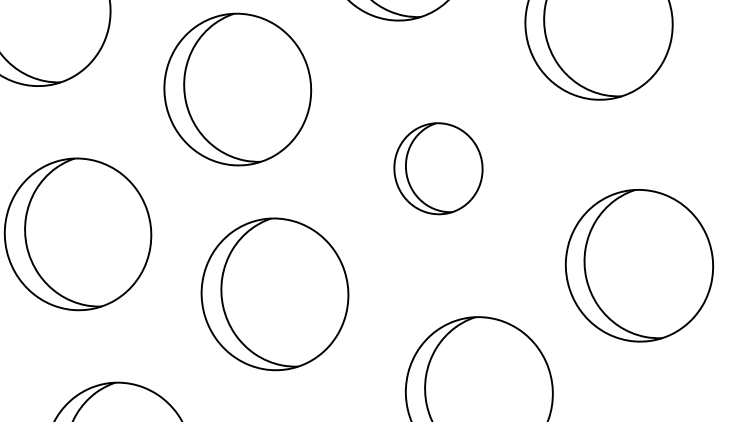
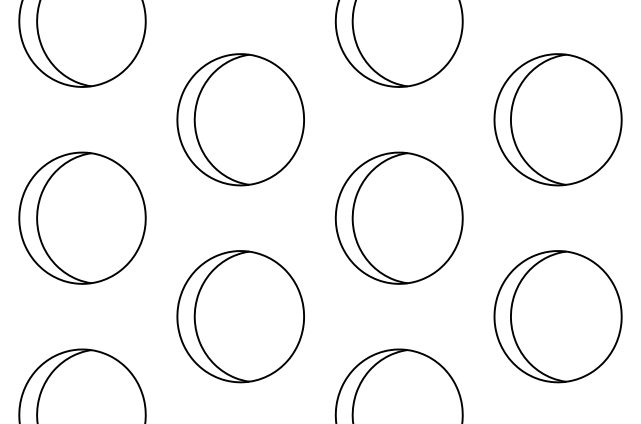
part: (437, 168) -> (398, 217), size x1.67
part: (638, 265) -> (557, 316), moved
part: (274, 294) -> (240, 316), moved

